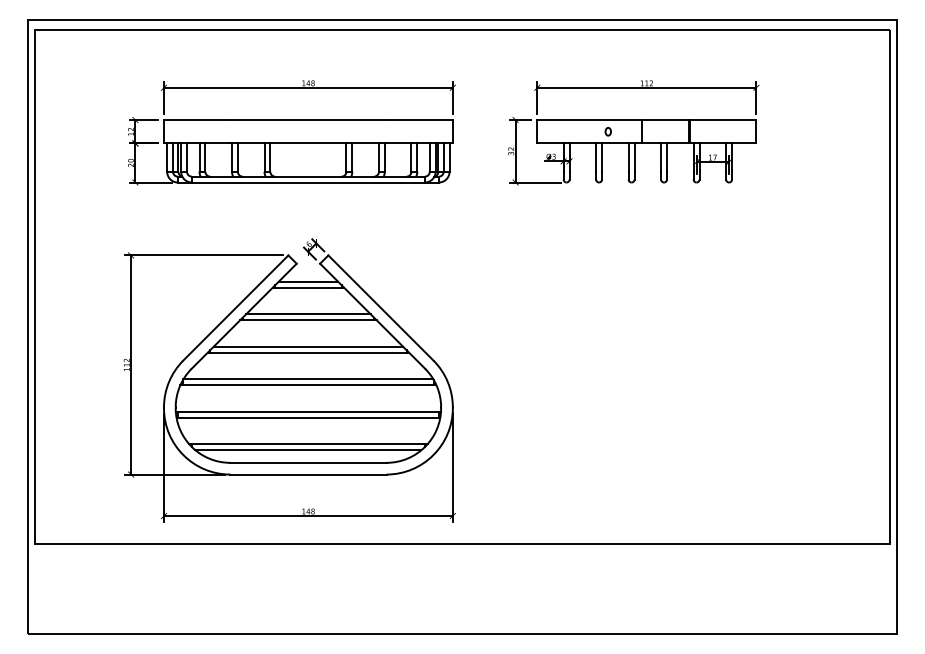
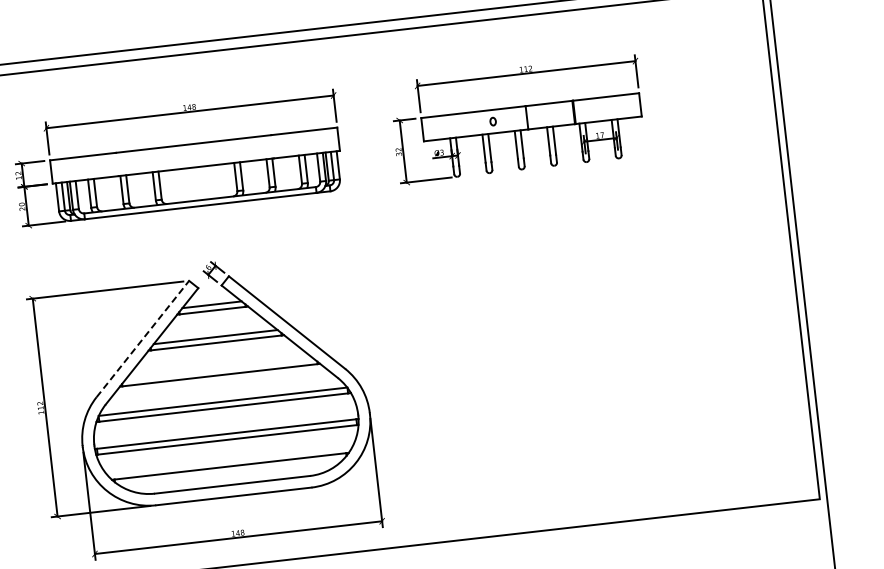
line: (236, 307) -> (143, 338), solid -> dashed
line: (308, 346) -> (219, 369), removed
line: (308, 450) -> (231, 472), removed

